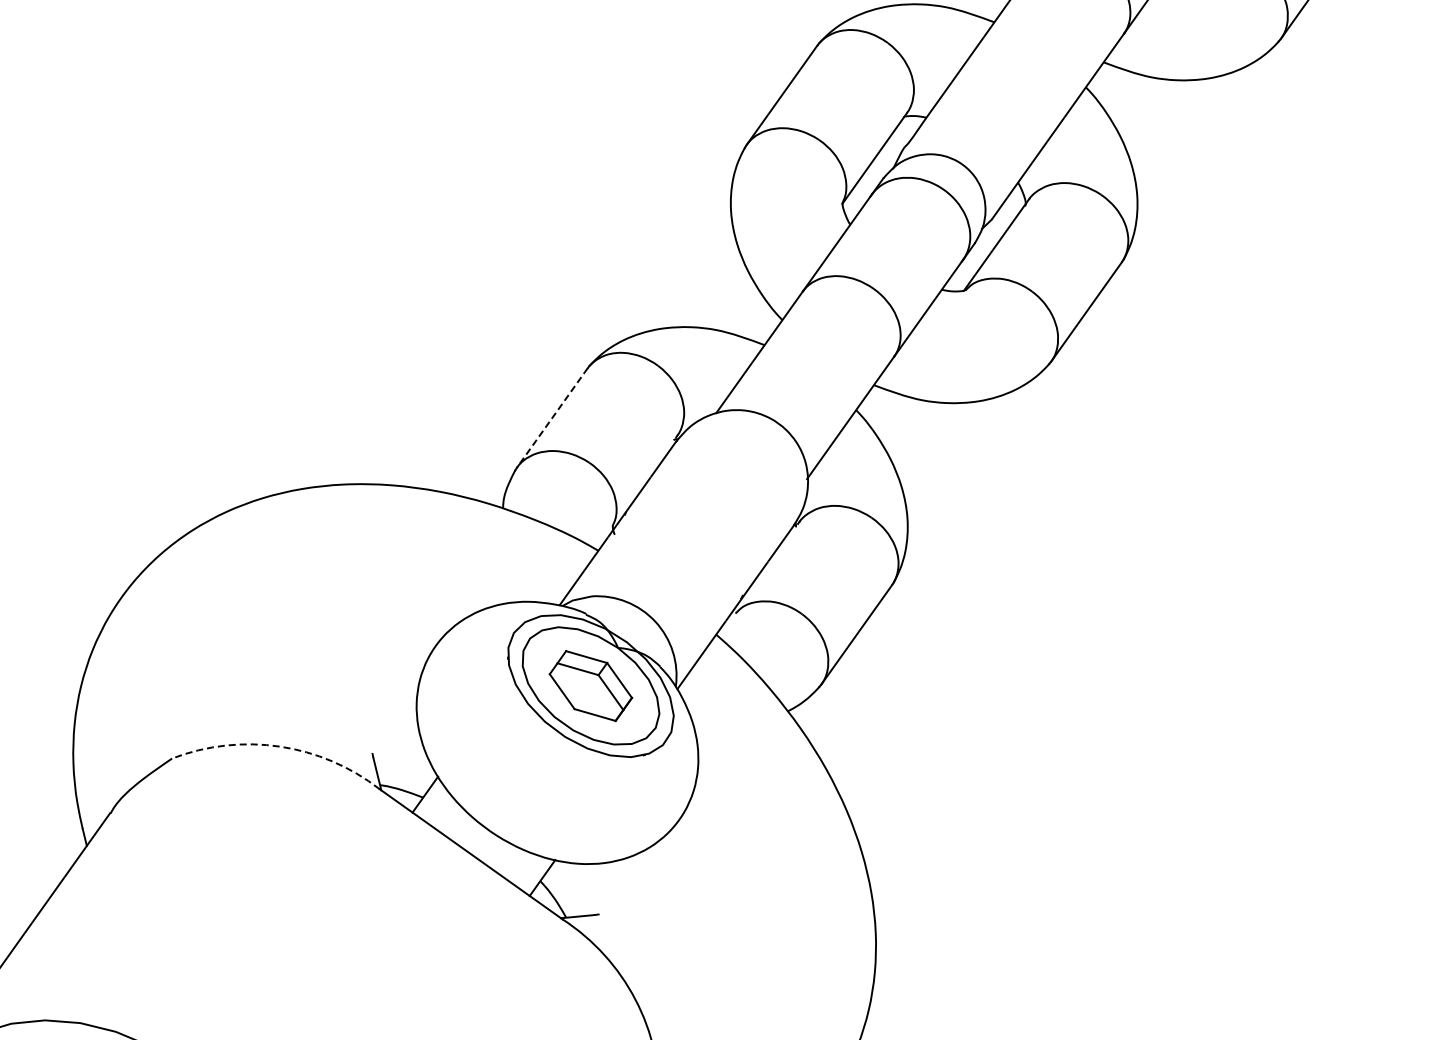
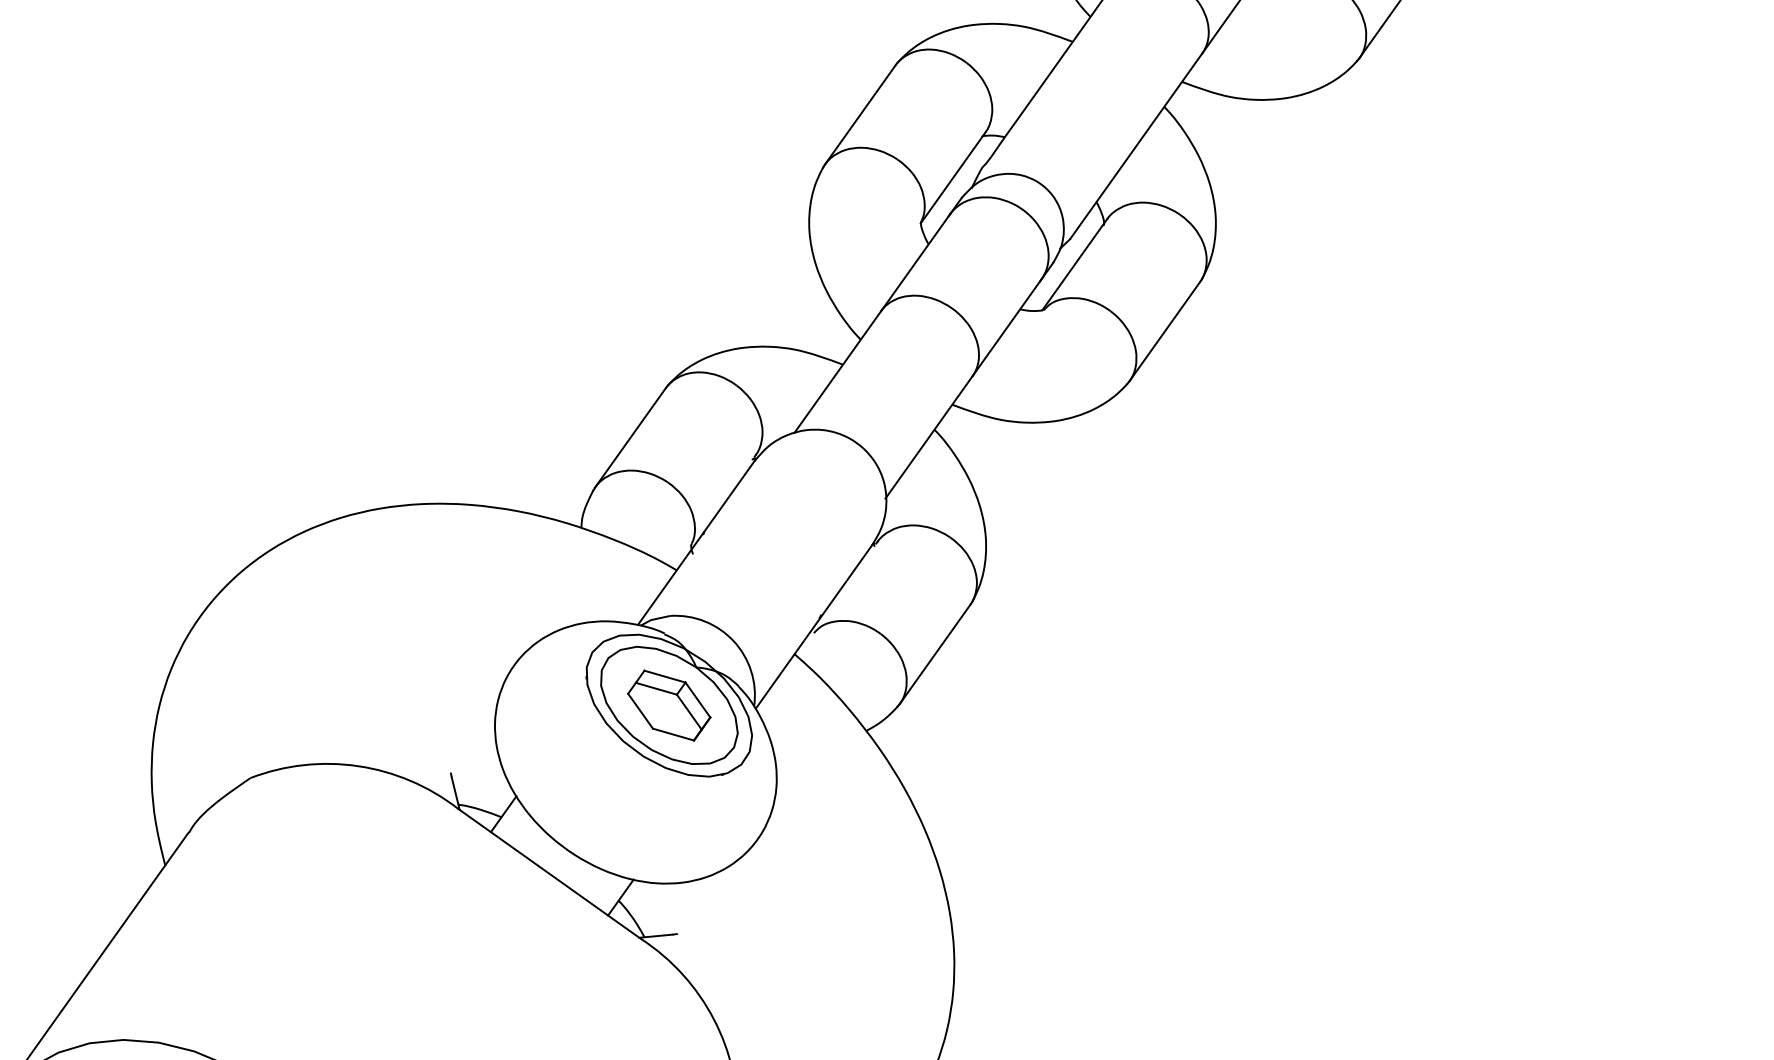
line: (552, 418) -> (630, 438), dashed -> solid
arc: (280, 746) -> (358, 766), dashed -> solid

